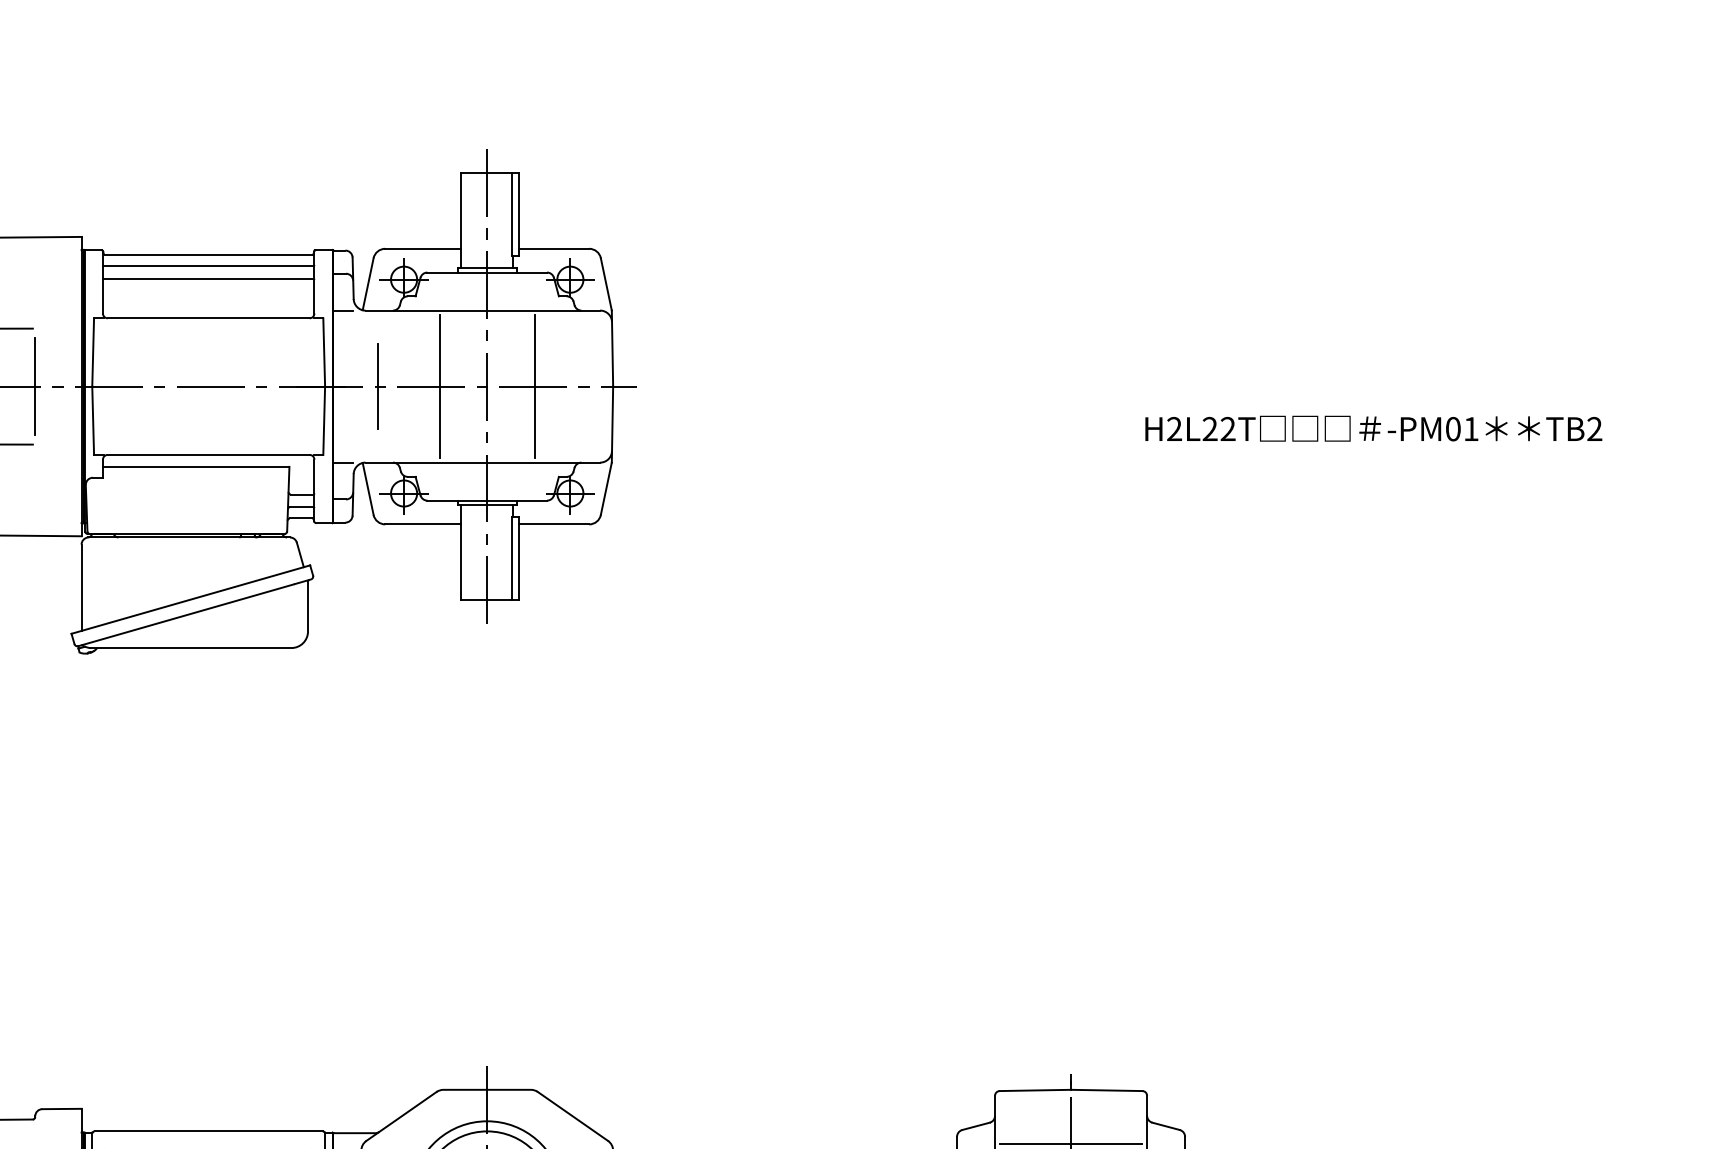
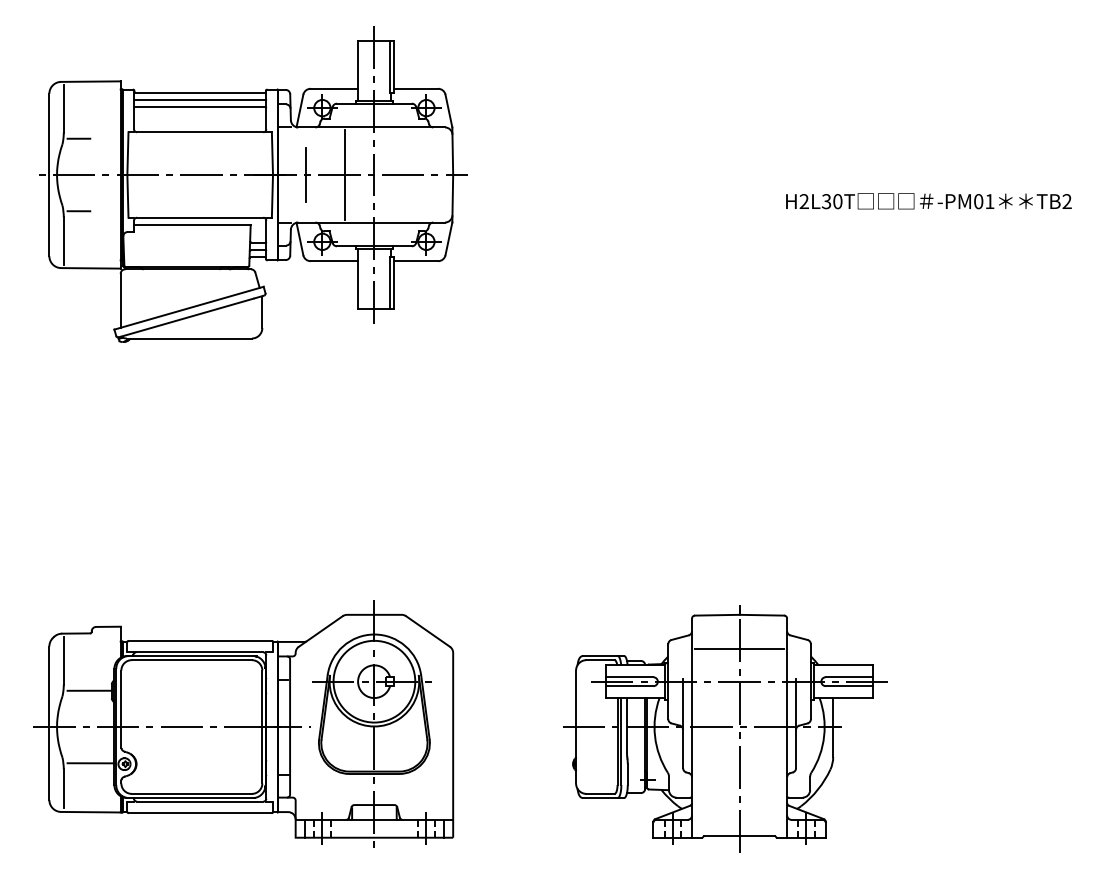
line: (34, 385) -> (91, 174), removed
line: (535, 385) -> (404, 174), removed
text: (1218, 428) -> (831, 201), H2L22T -> H2L30T

